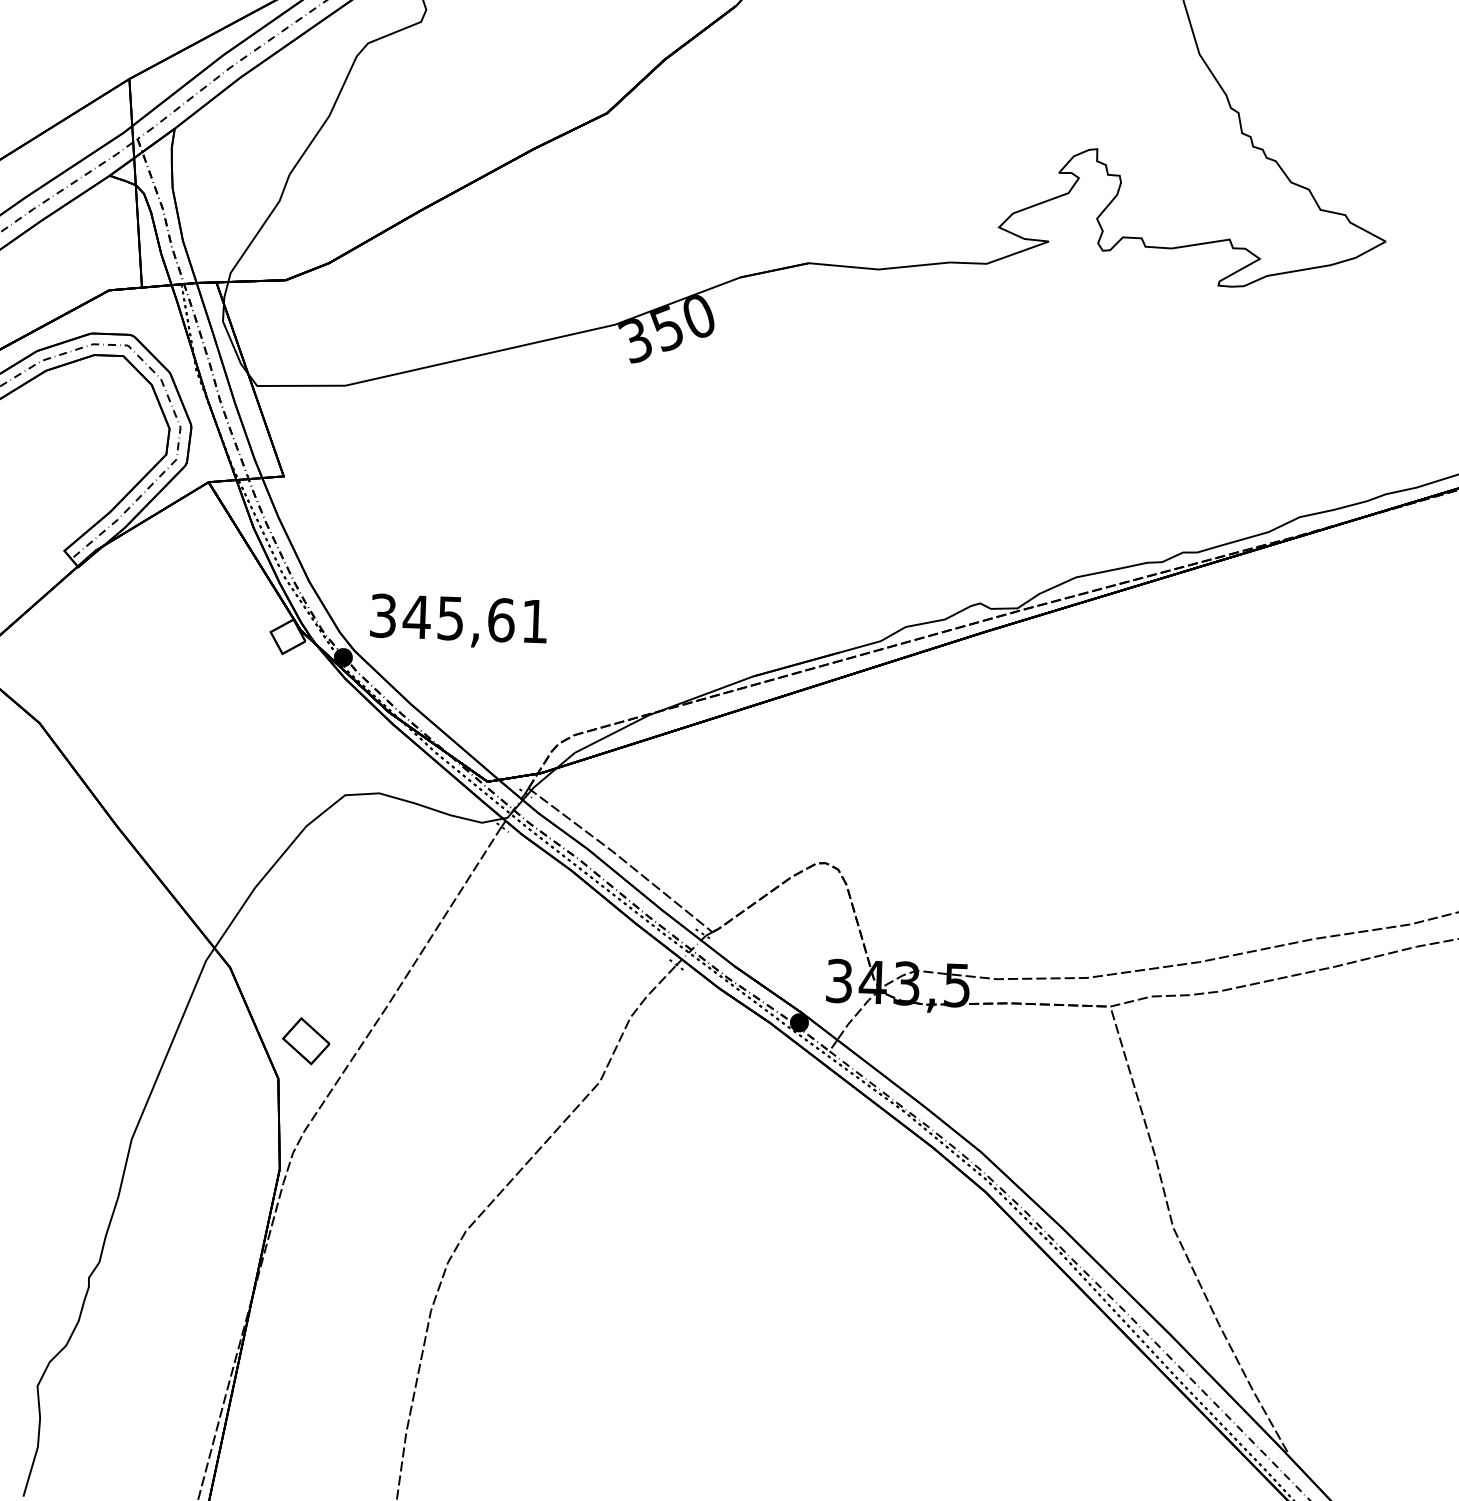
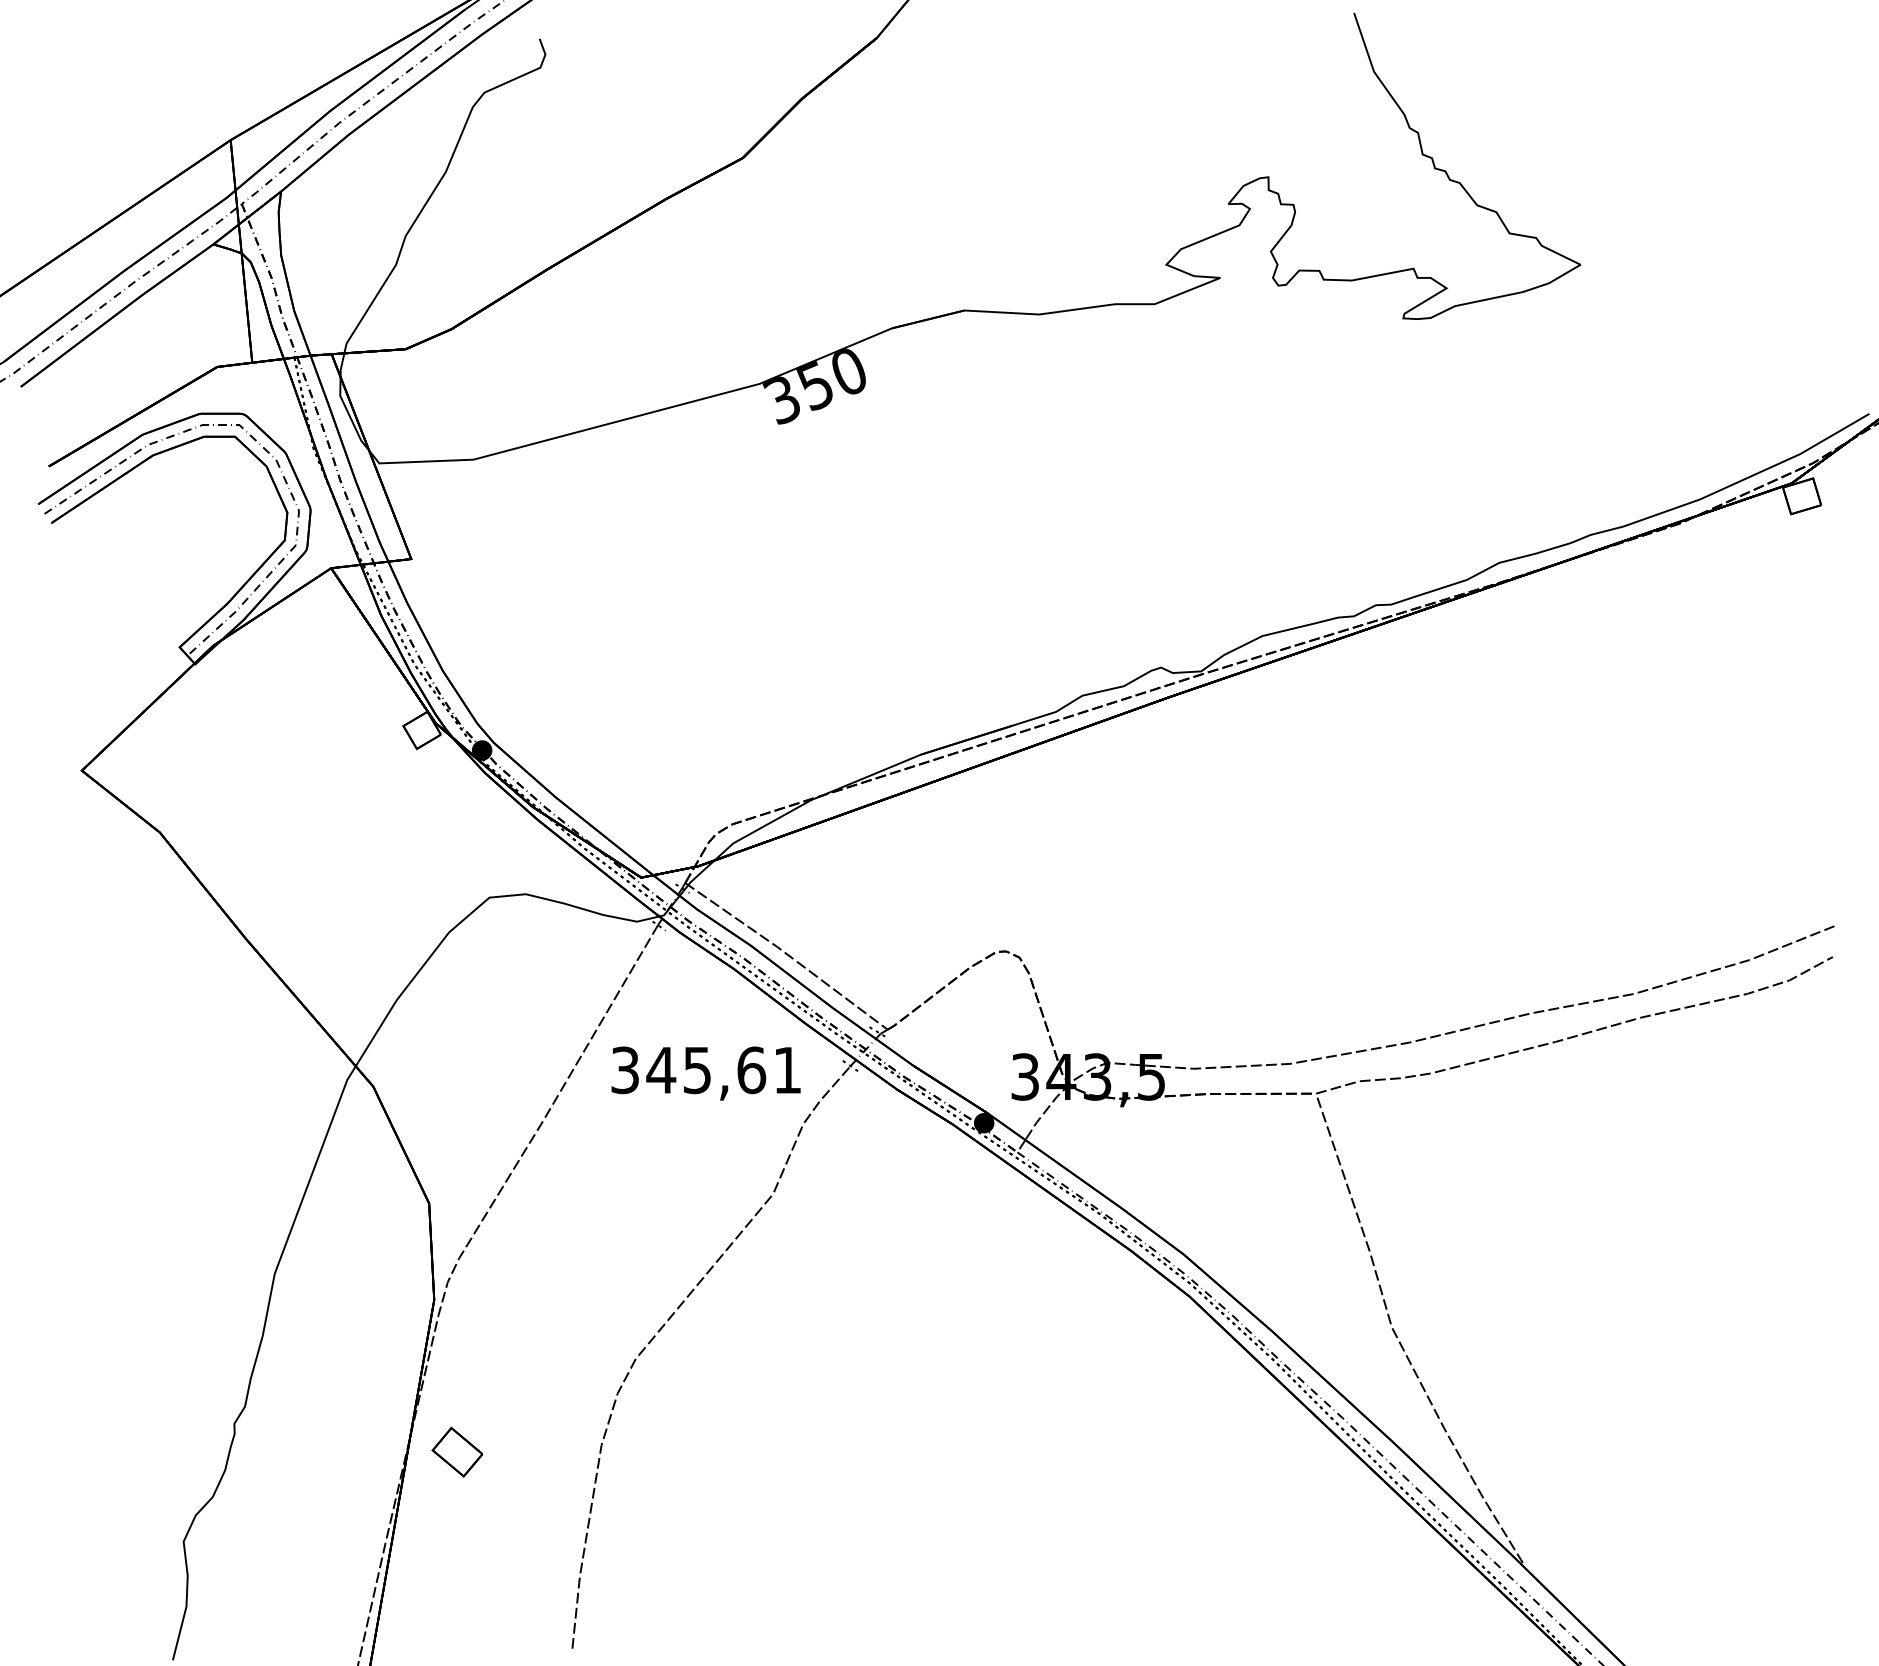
text: (458, 621) -> (705, 1073), moved
part: (306, 1040) -> (457, 1451), moved

